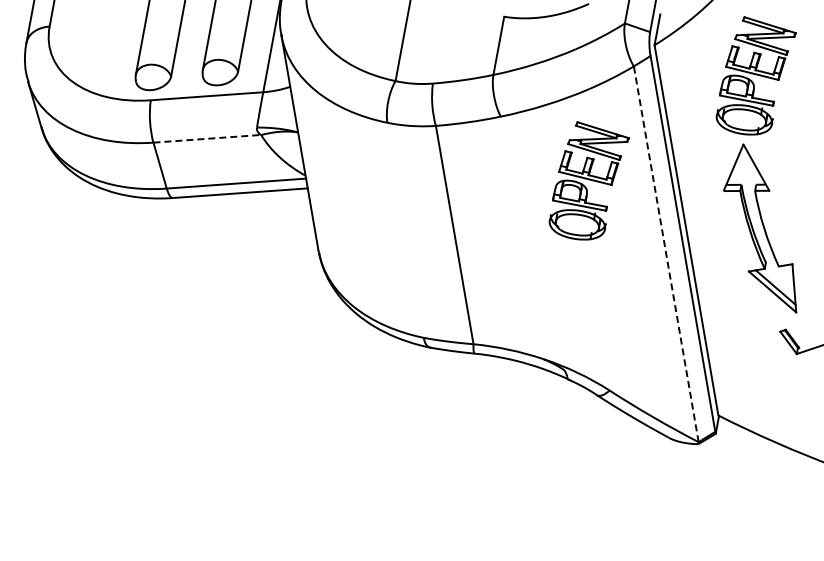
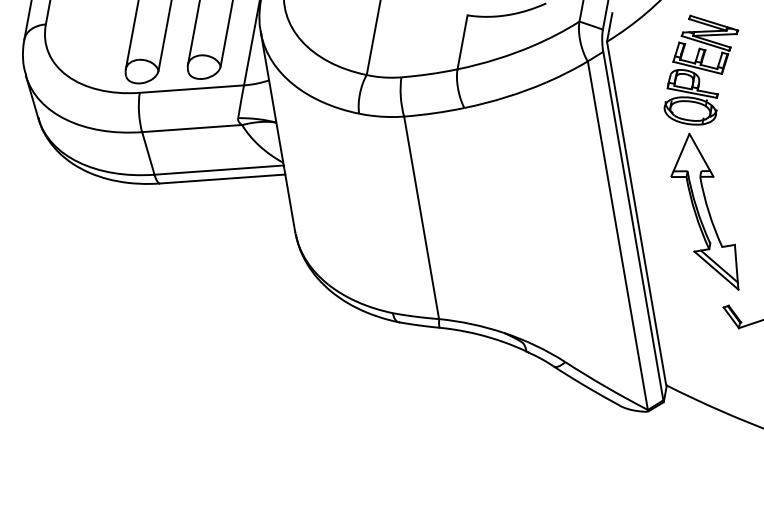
line: (207, 138) -> (192, 128), dashed -> solid
part: (588, 180) -> (545, 167), removed
line: (666, 254) -> (618, 235), dashed -> solid

